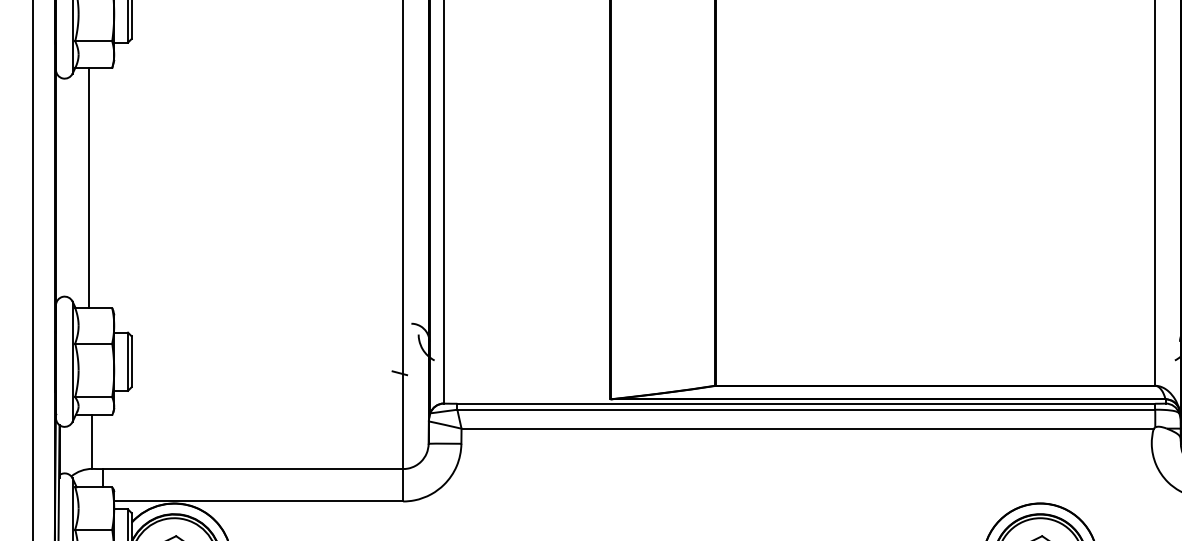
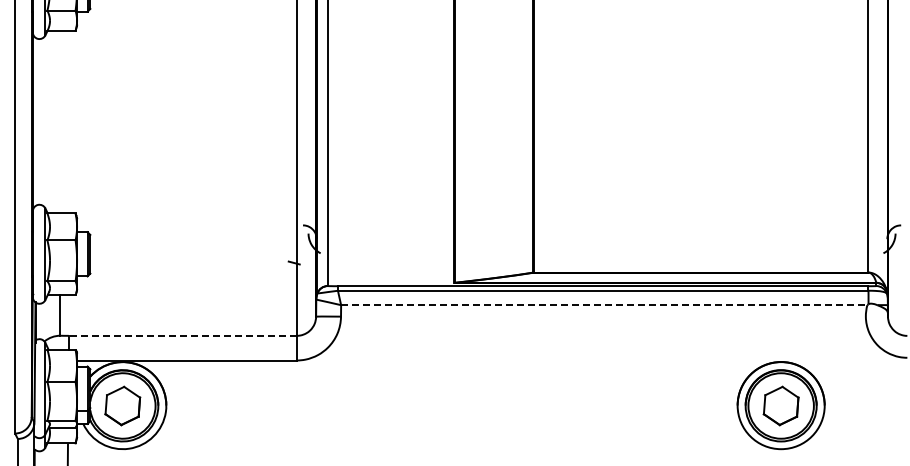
line: (88, 188) -> (57, 122), removed
line: (807, 429) -> (604, 305), solid -> dashed
line: (252, 468) -> (182, 335), solid -> dashed

